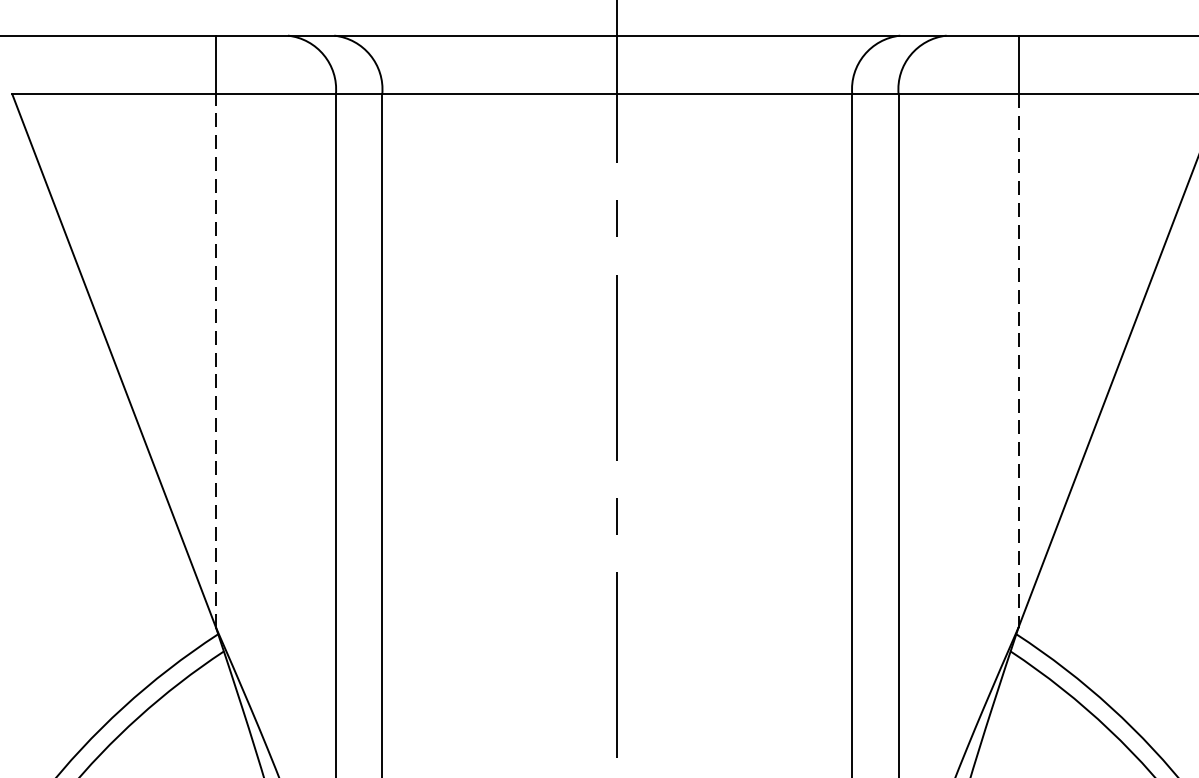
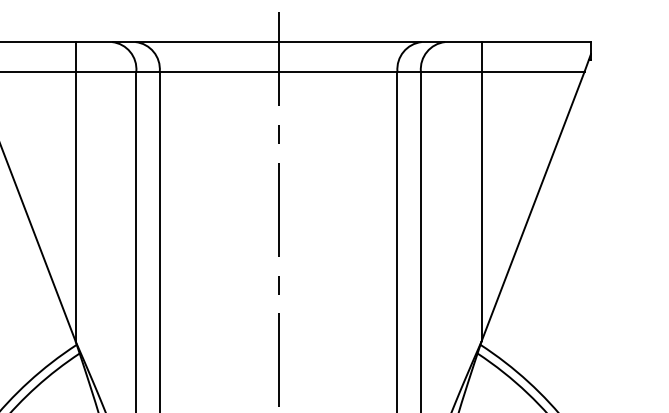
line: (215, 360) -> (75, 206), dashed -> solid
line: (1018, 360) -> (481, 206), dashed -> solid

